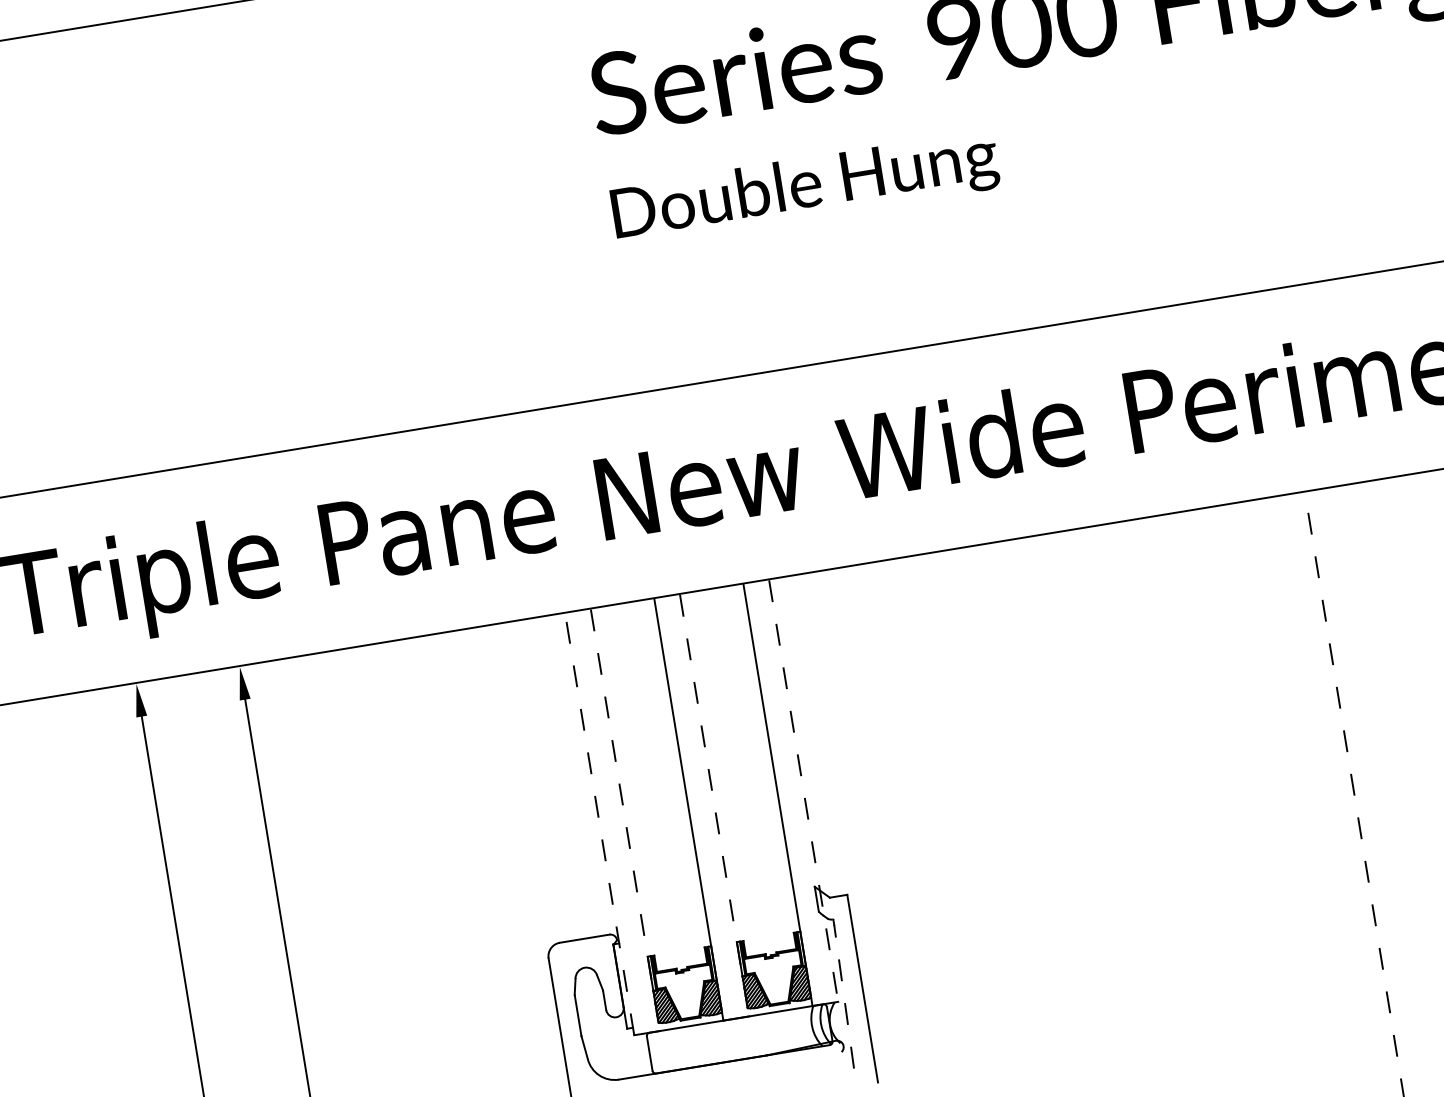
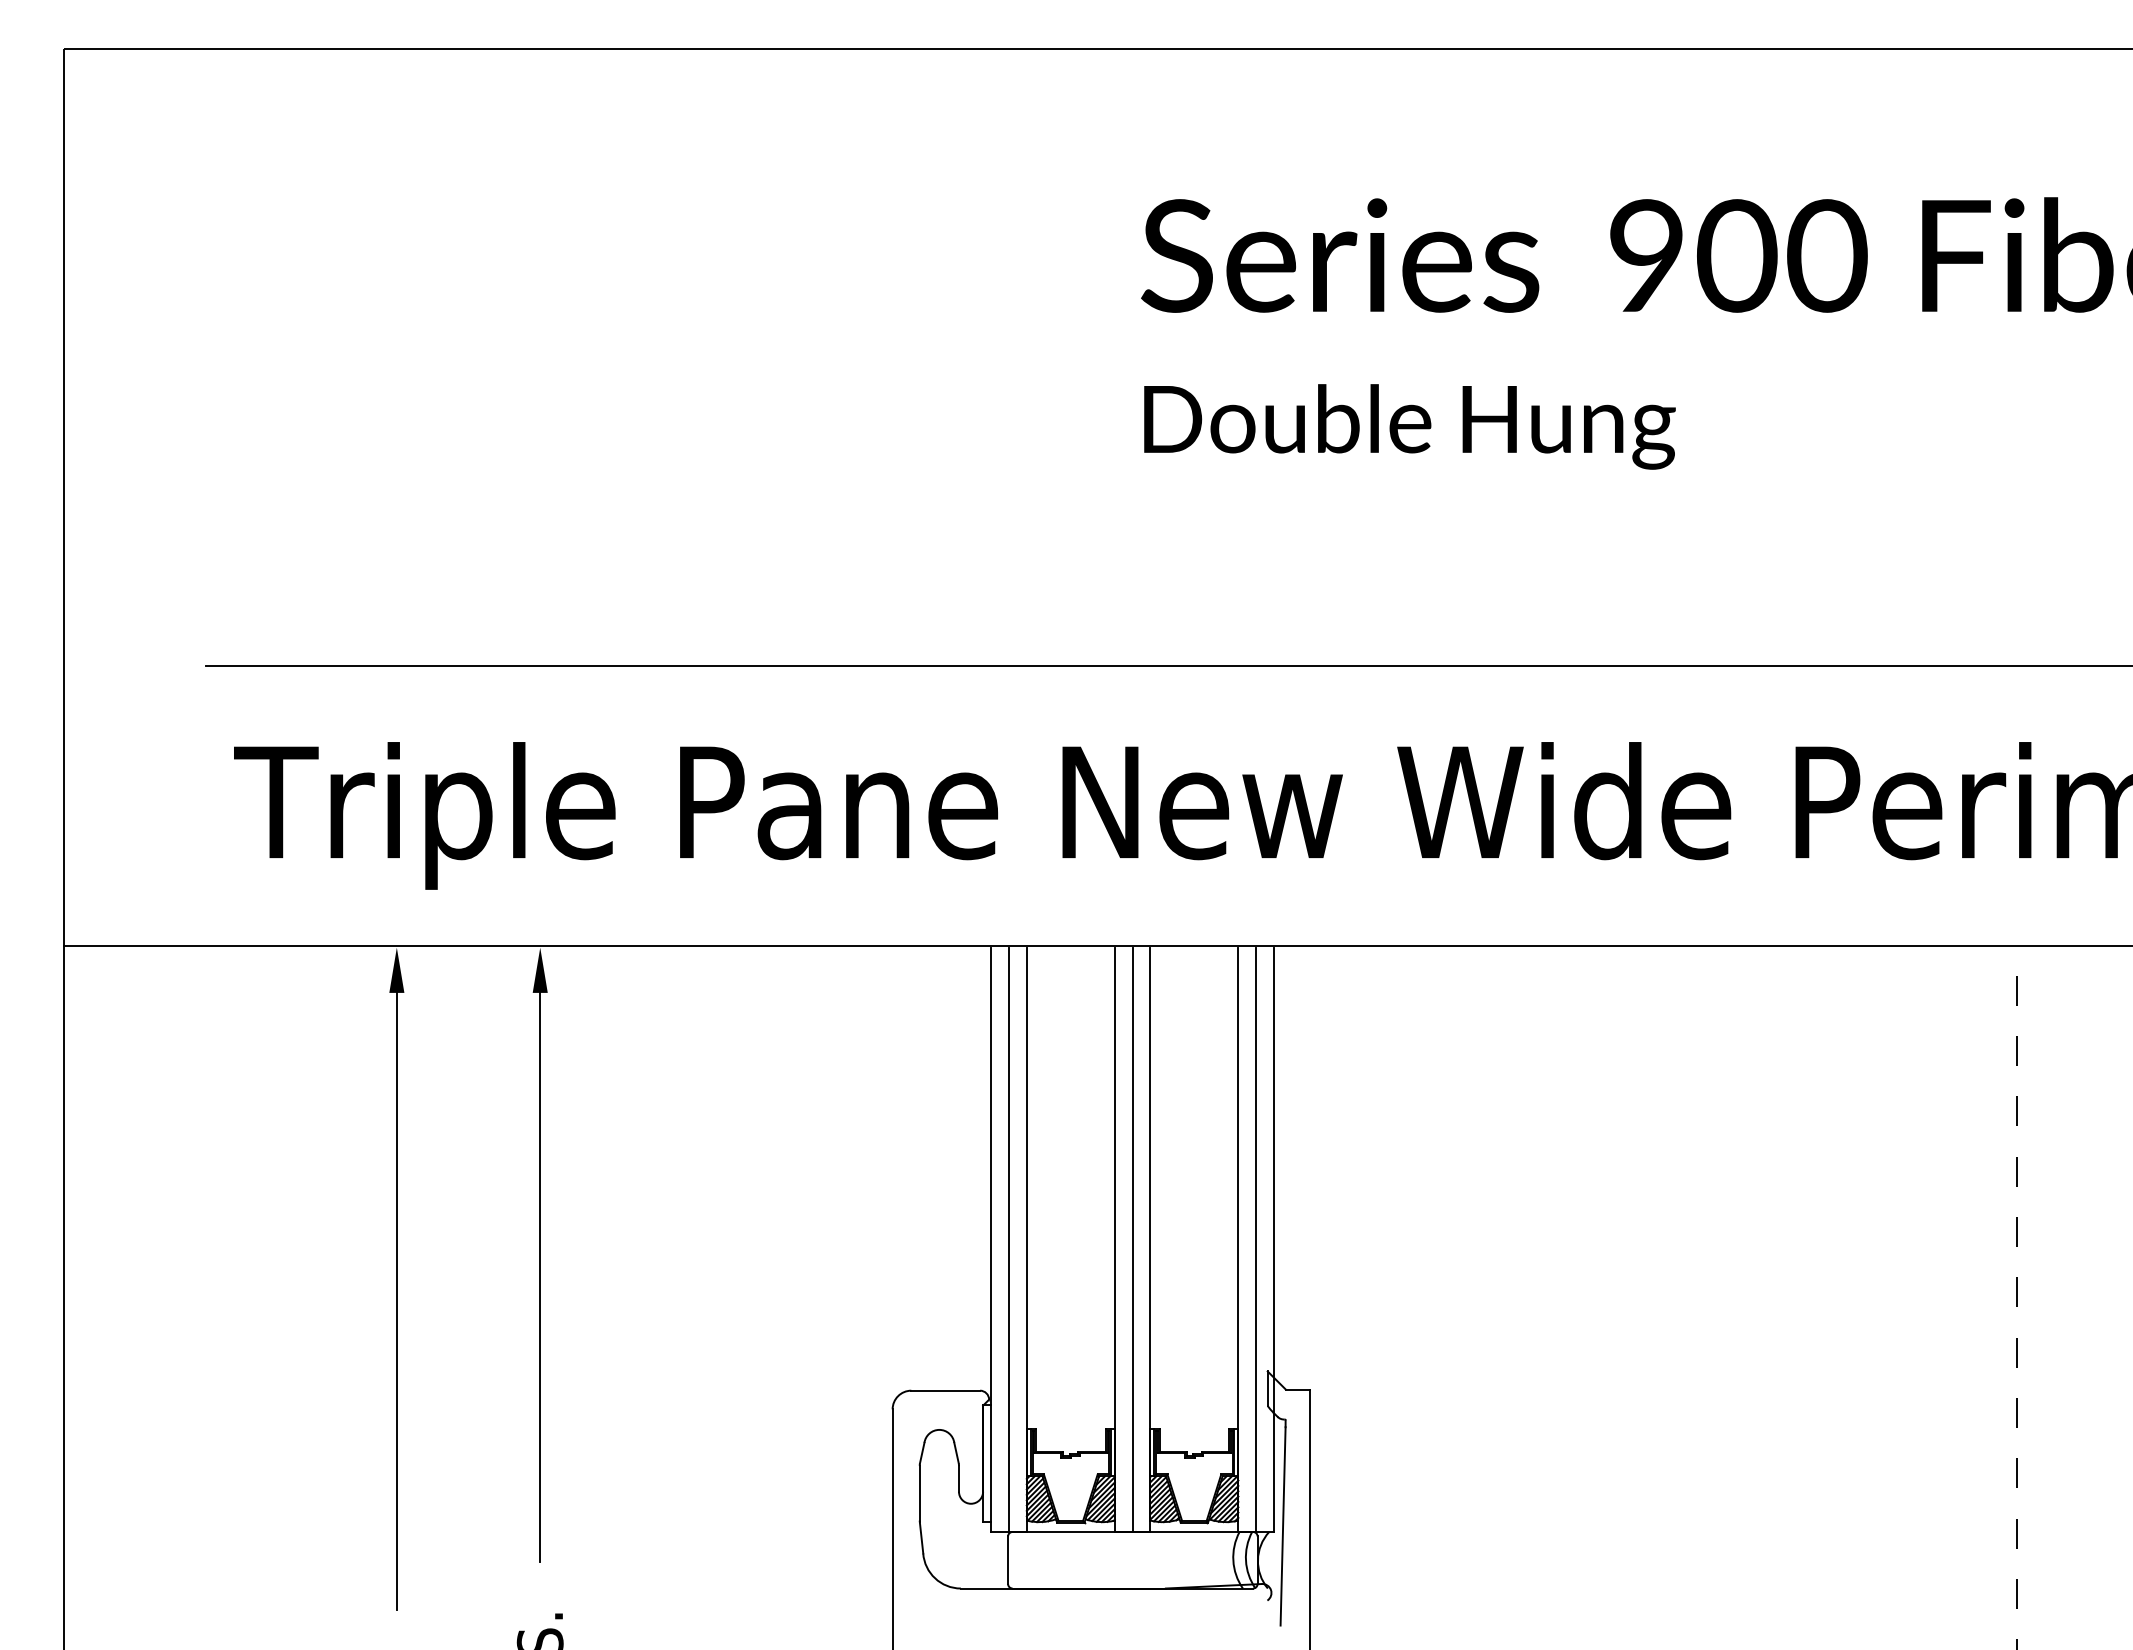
line: (803, 791) -> (1273, 1240), dashed -> solid
line: (791, 792) -> (1256, 1239), added
line: (714, 806) -> (1150, 1240), dashed -> solid
line: (701, 807) -> (1132, 1239), added
line: (625, 820) -> (1026, 1240), dashed -> solid
line: (612, 822) -> (1009, 1239), added
line: (599, 824) -> (991, 1239), dashed -> solid
line: (844, 996) -> (1283, 1525), dashed -> solid

